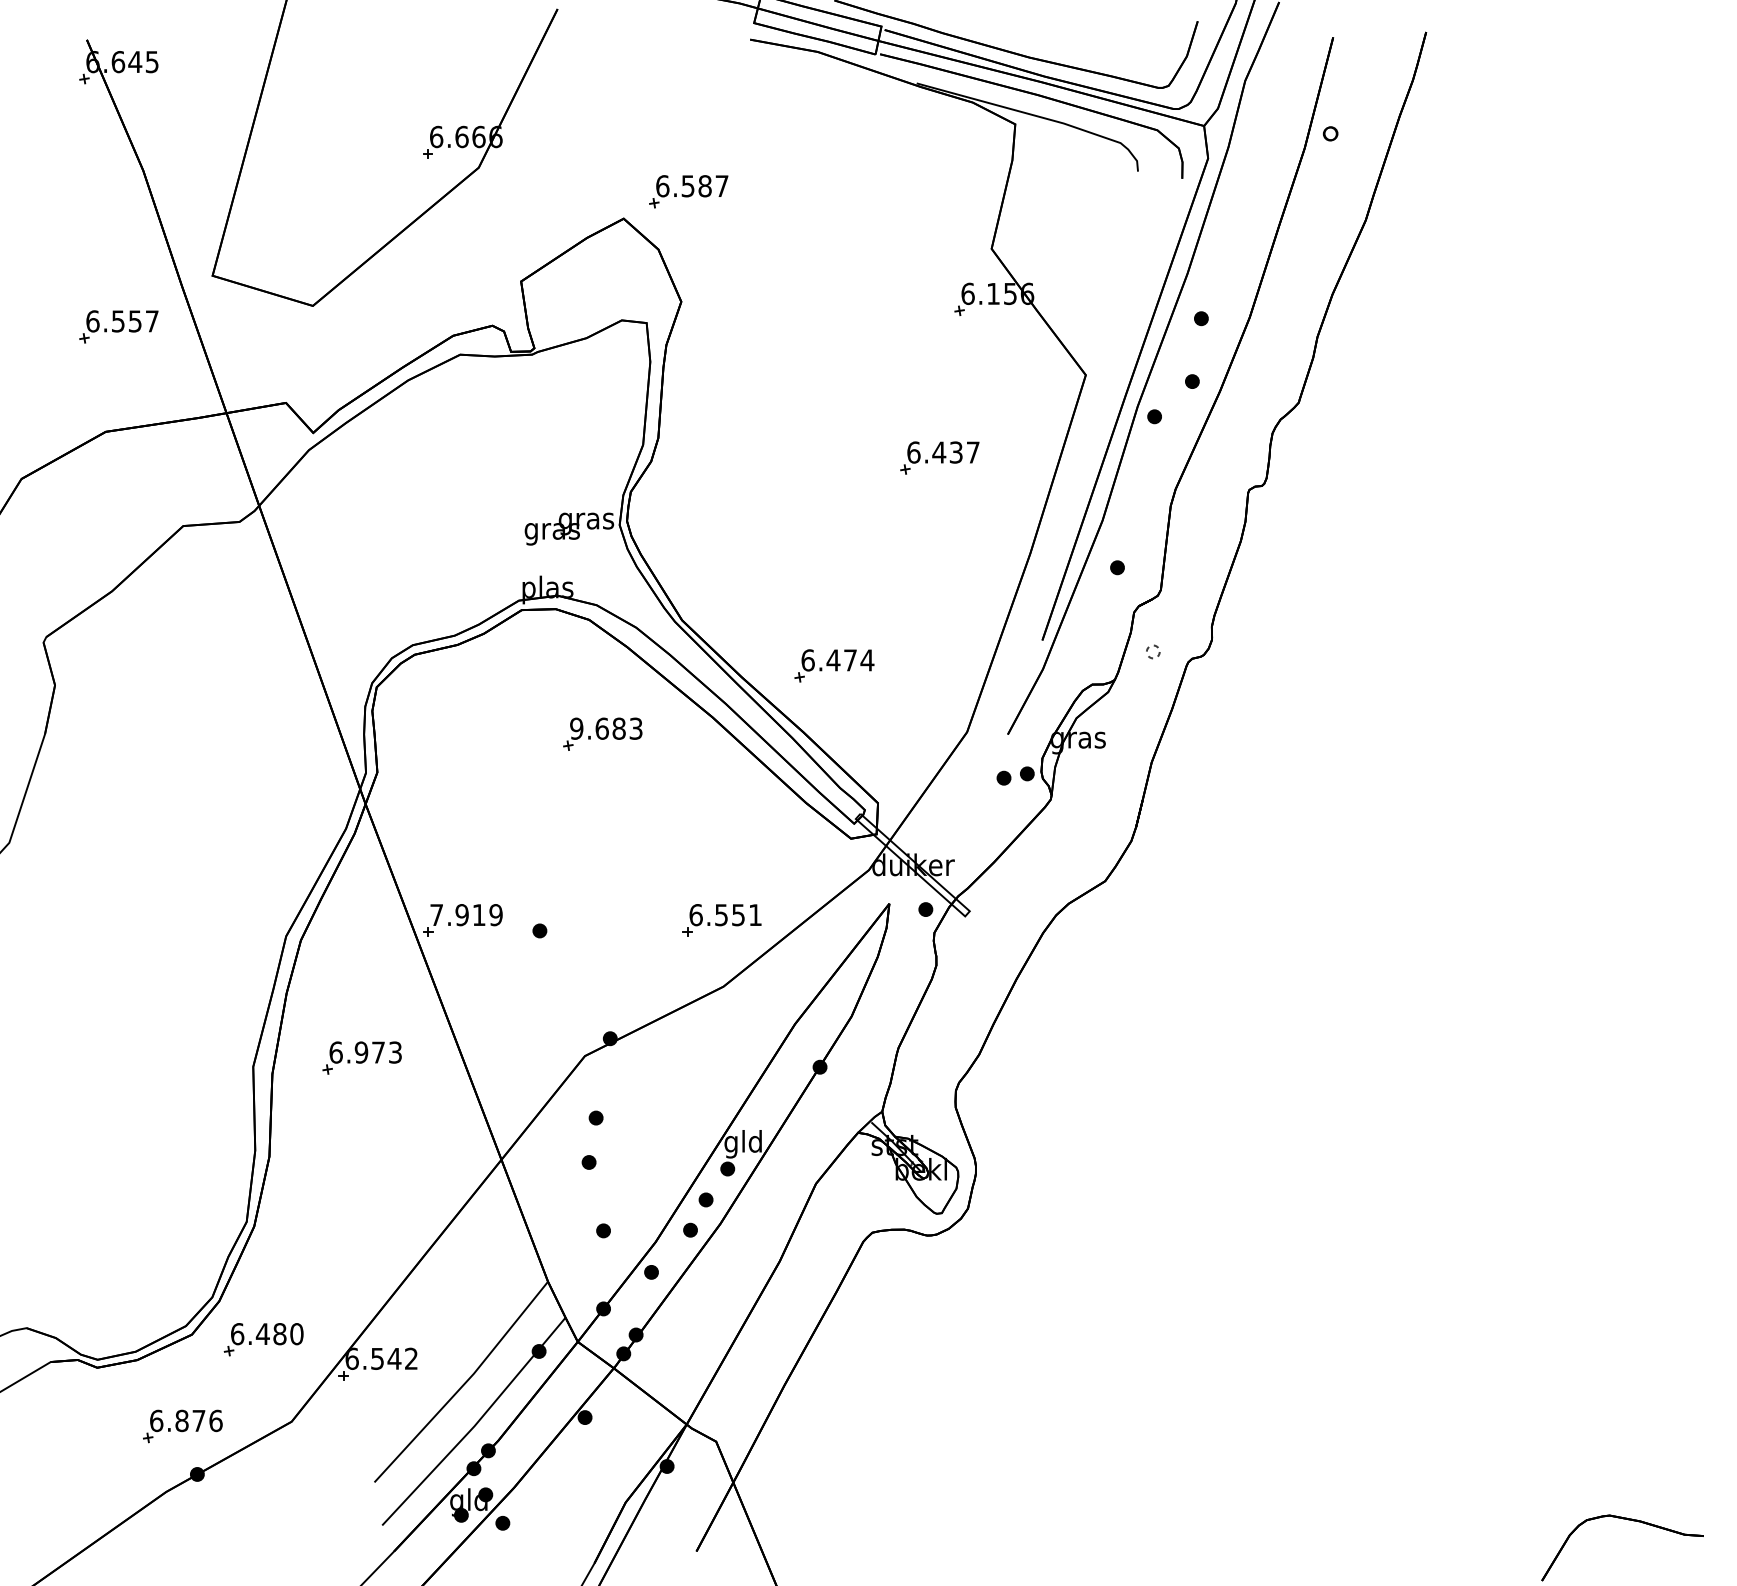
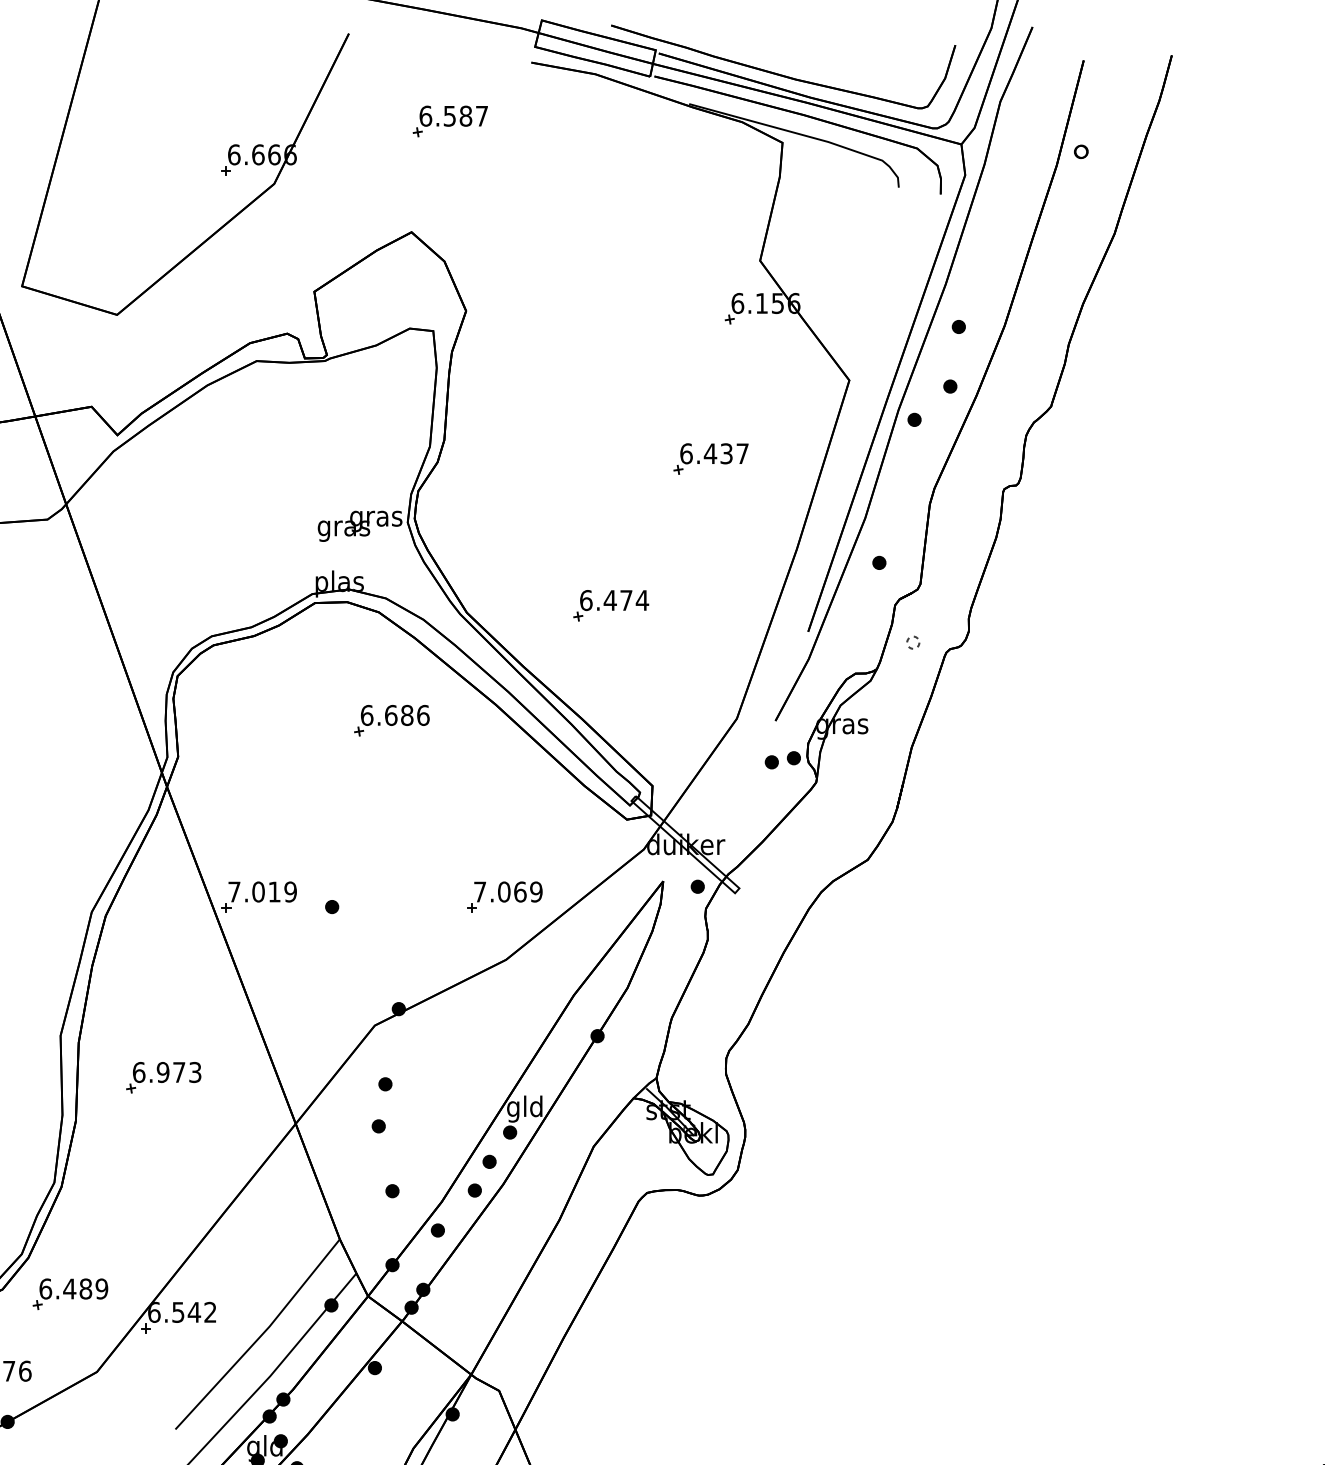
part: (688, 191) -> (450, 121), moved
part: (834, 665) -> (611, 605), moved
text: (606, 728) -> (395, 715), 9.683 -> 6.686
text: (461, 915) -> (257, 892), 7.919 -> 7.019
text: (725, 915) -> (507, 892), 6.551 -> 7.069
part: (361, 1057) -> (163, 1077), moved
text: (296, 1334) -> (101, 1289), 6.480 -> 6.489

